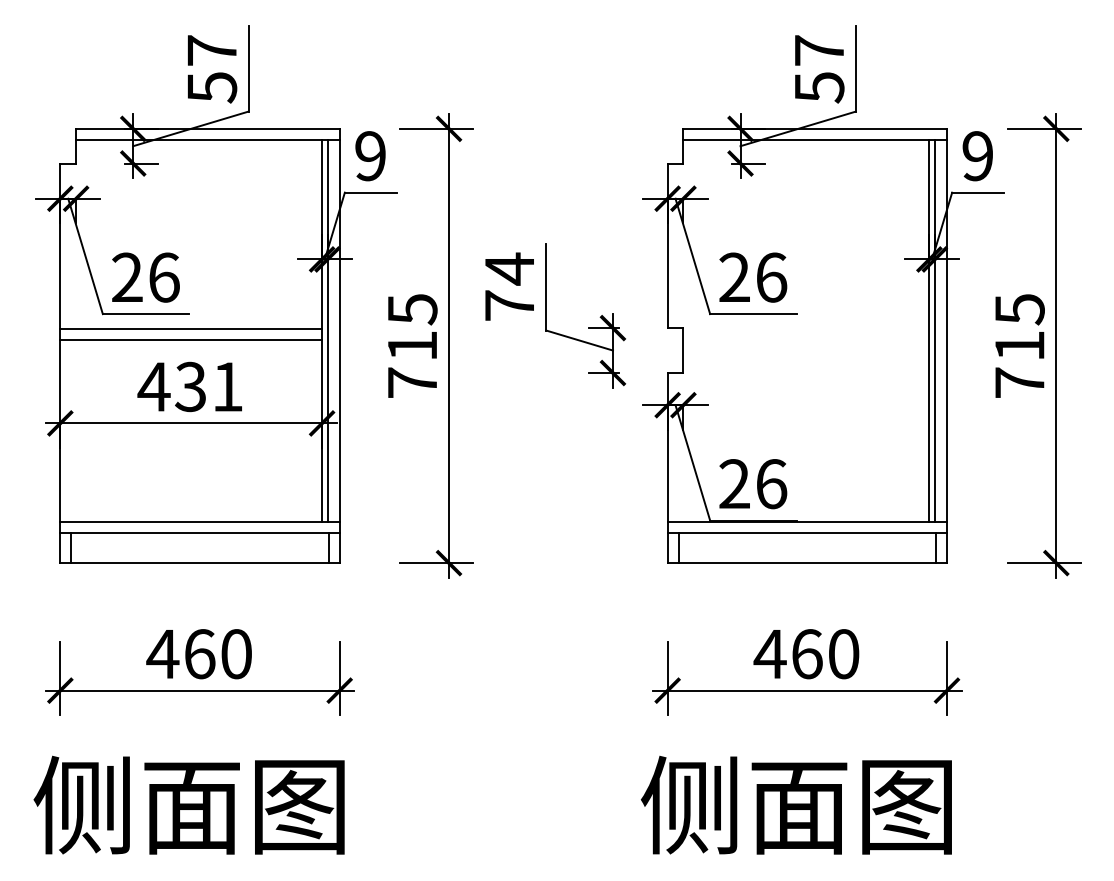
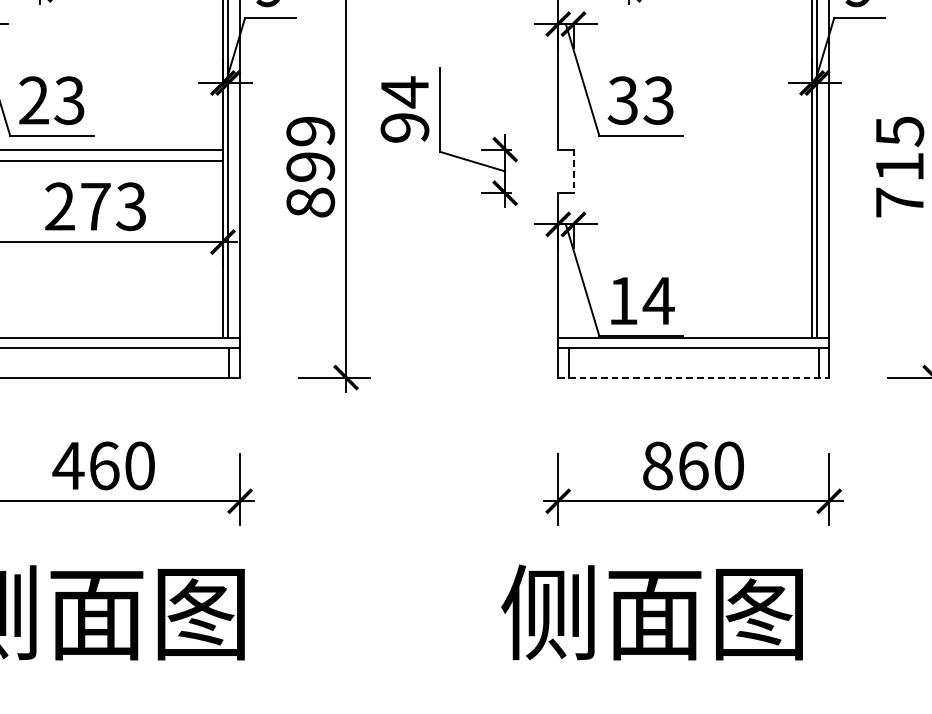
text: (163, 277) -> (69, 100), 26 -> 23
text: (752, 277) -> (640, 100), 26 -> 33
text: (509, 305) -> (404, 127), 74 -> 94
text: (412, 346) -> (310, 167), 715 -> 899
line: (683, 351) -> (573, 172), solid -> dashed
text: (189, 386) -> (94, 206), 431 -> 273
text: (753, 484) -> (641, 301), 26 -> 14
line: (807, 563) -> (693, 377), solid -> dashed
text: (769, 654) -> (656, 466), 460 -> 860
text: (796, 804) -> (652, 611), moved

